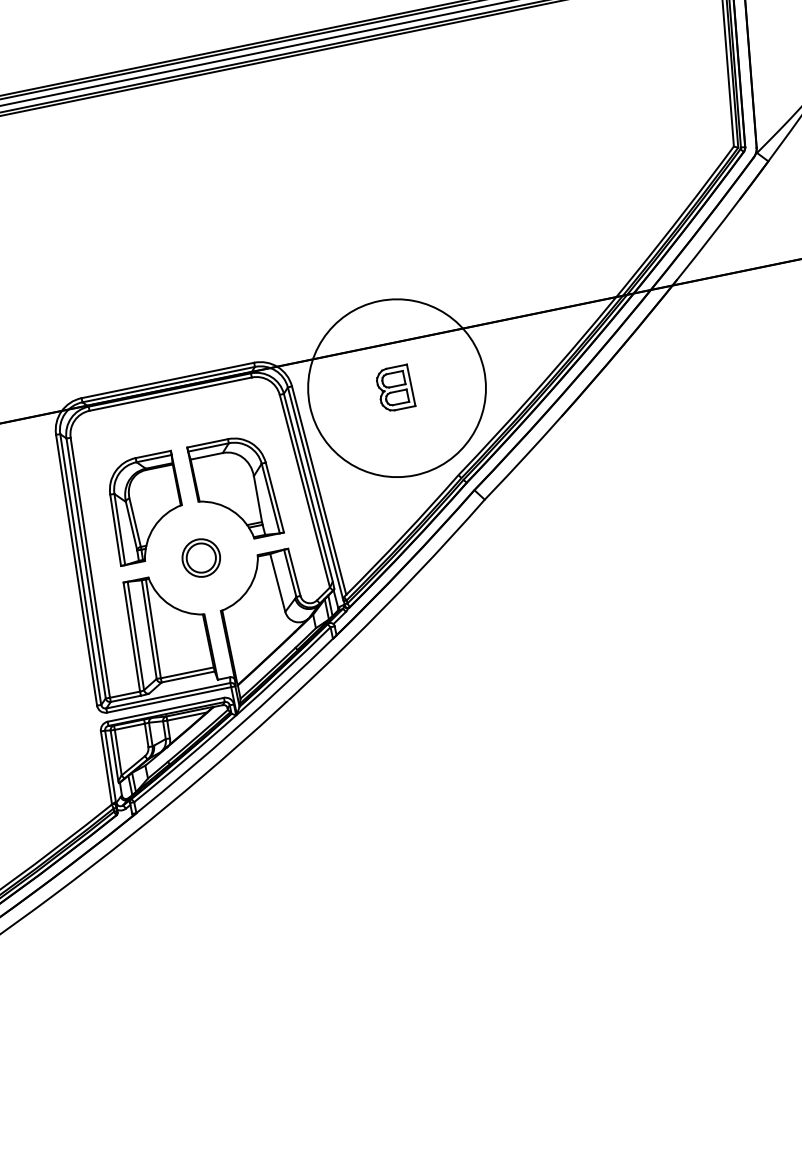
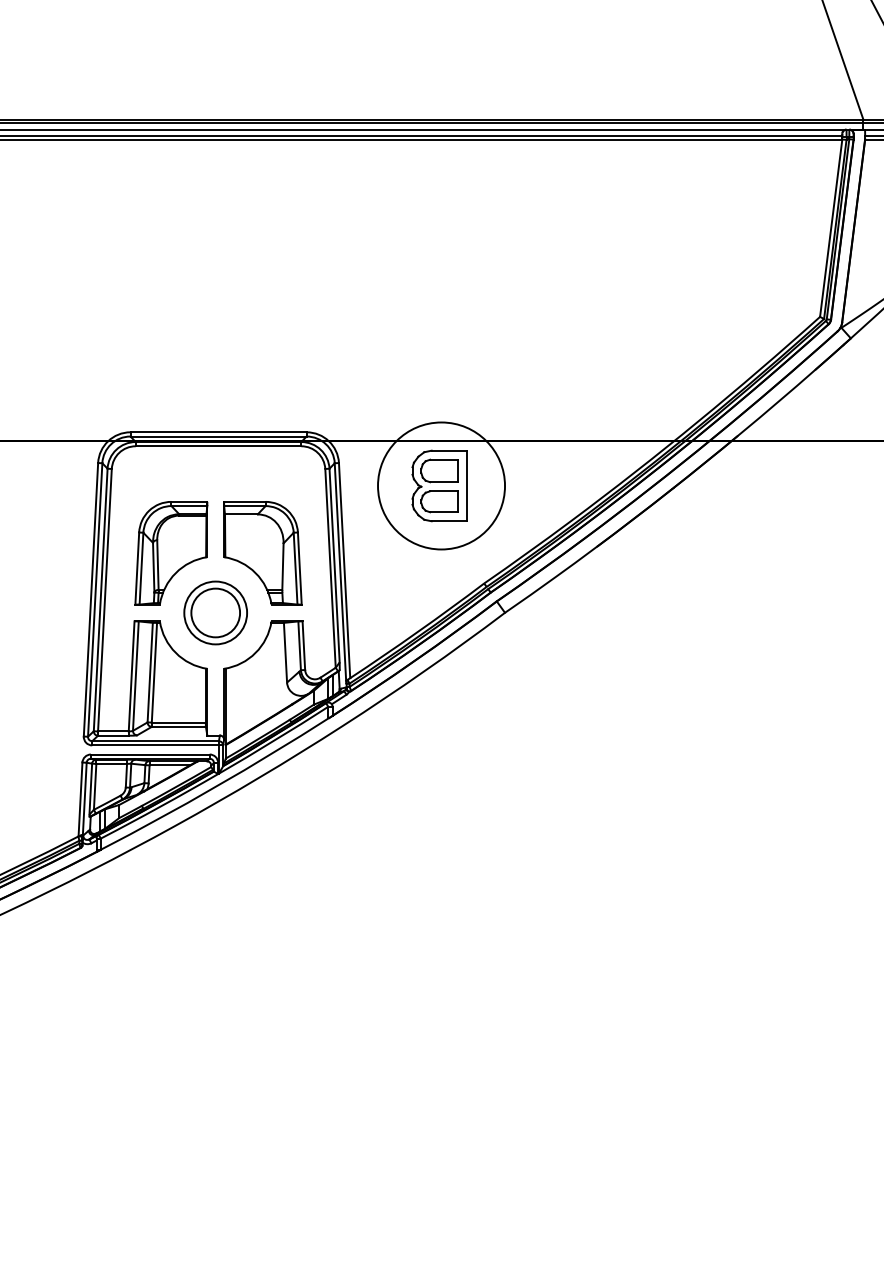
circle: (396, 387) -> (441, 485), size x0.71
part: (394, 388) -> (439, 485), size x1.67
part: (201, 557) -> (215, 612), size x1.67

